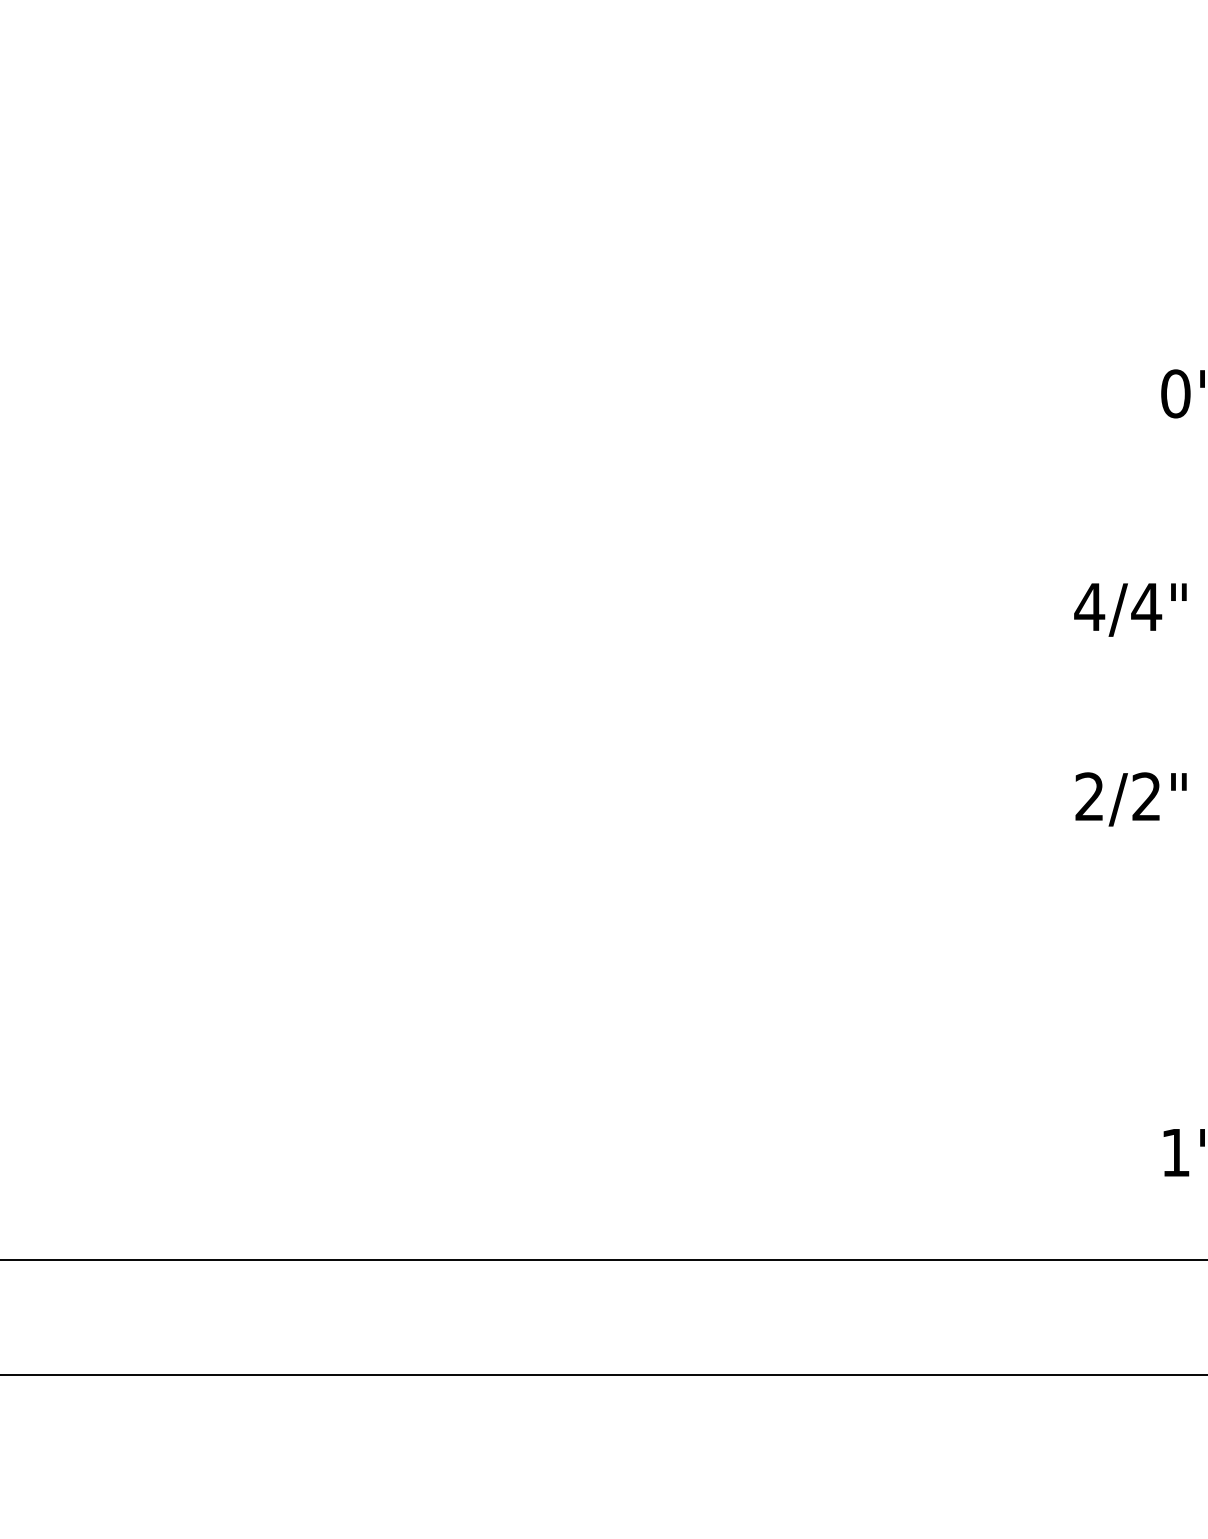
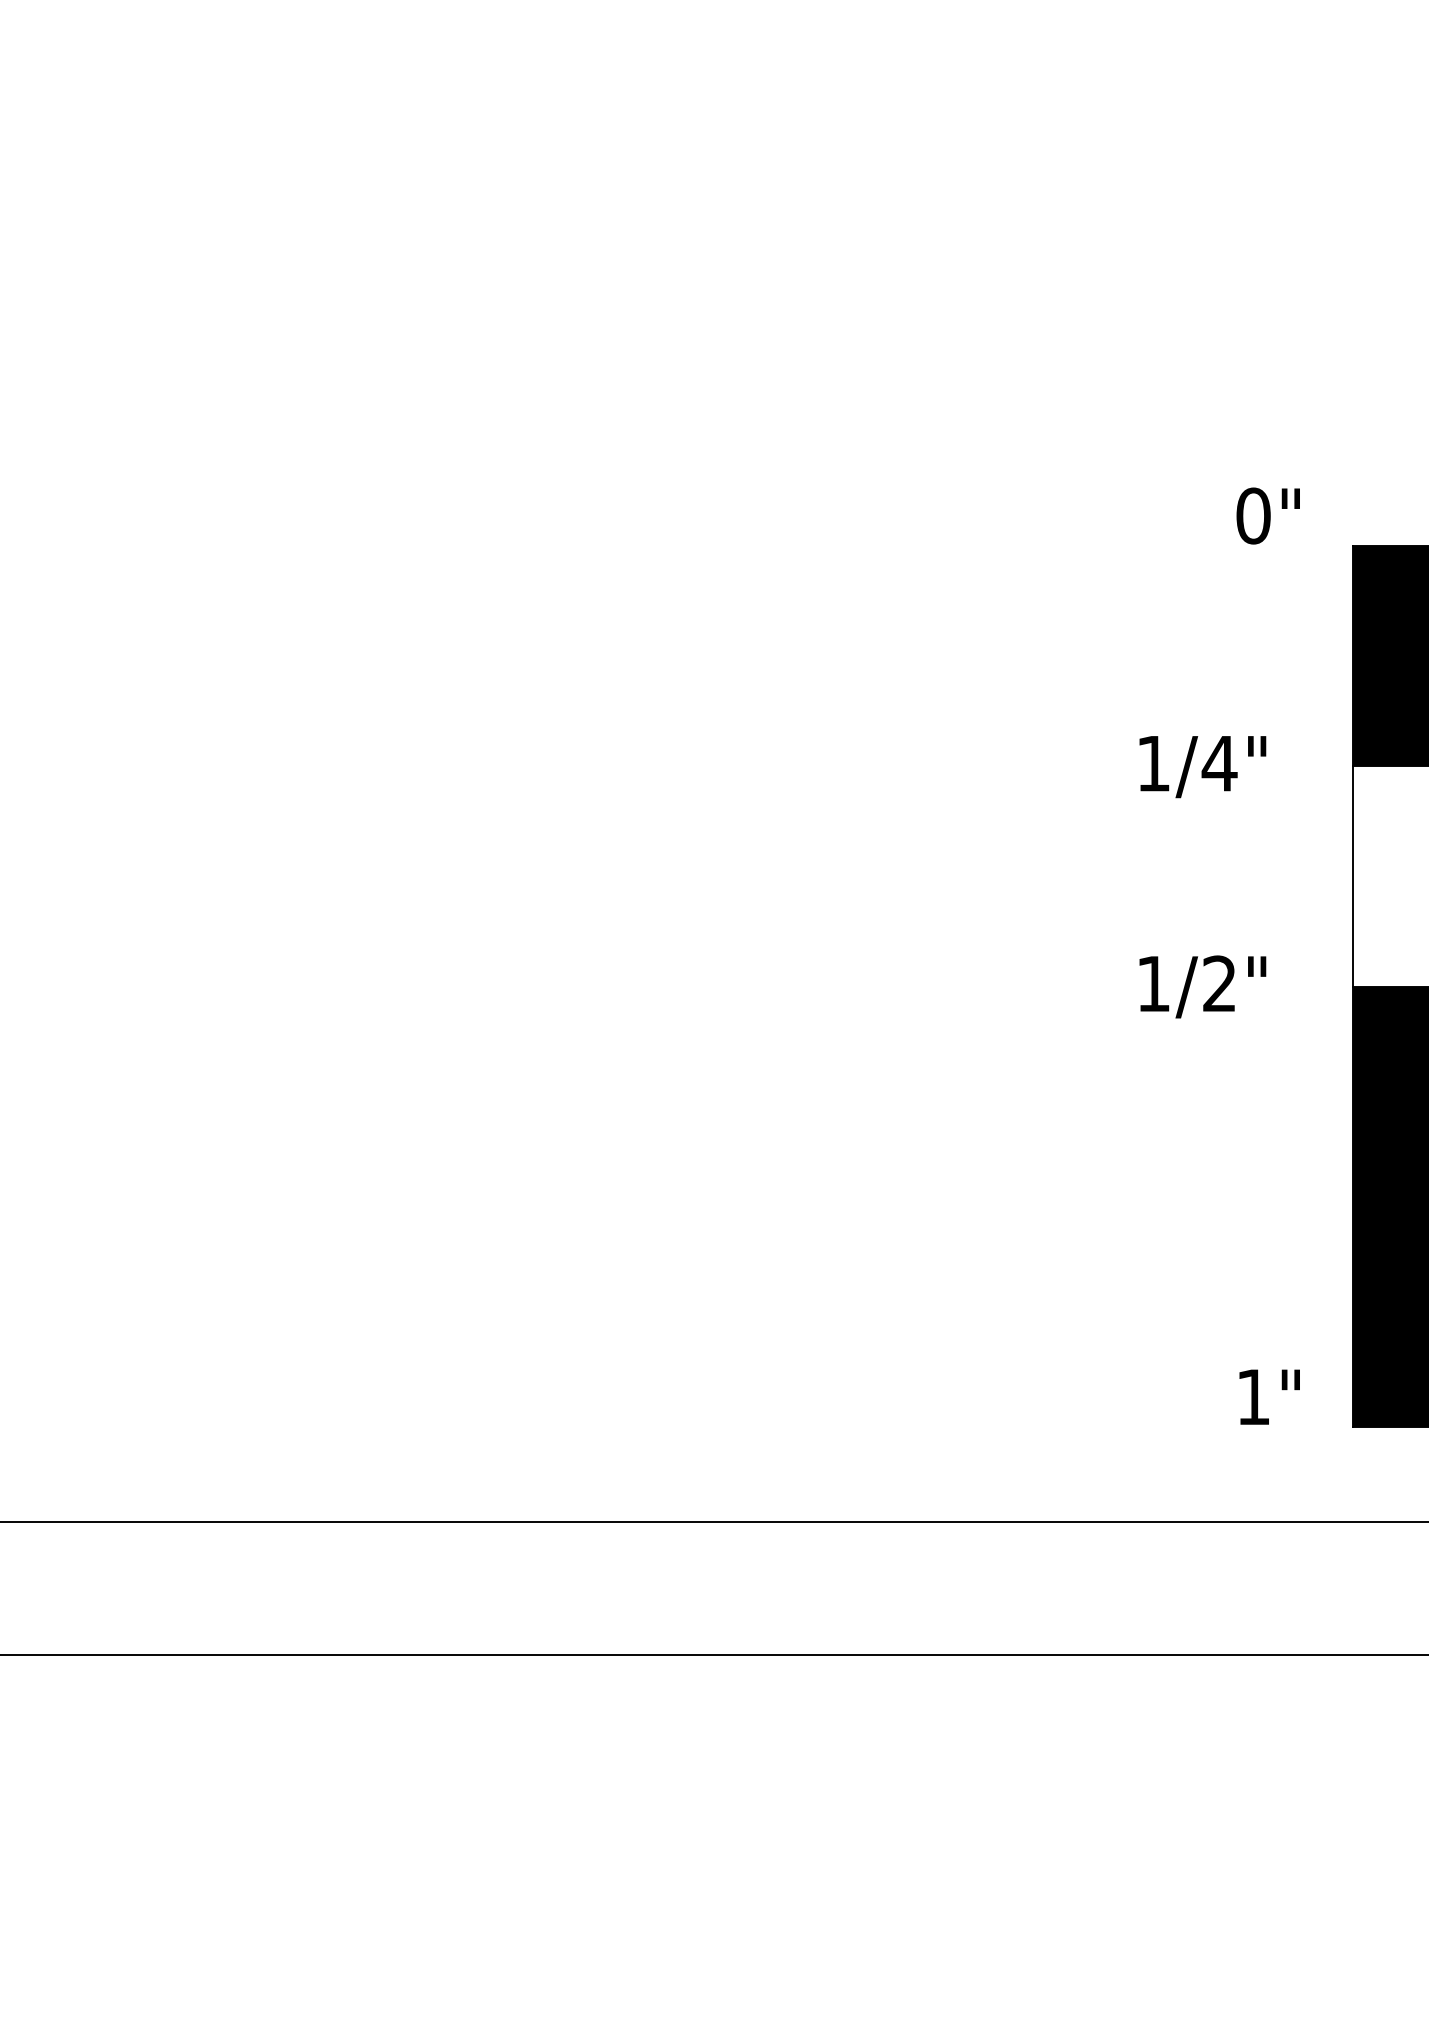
text: (1089, 607) -> (1153, 763), 4/4" -> 1/4"
text: (1089, 796) -> (1153, 983), 2/2" -> 1/2"

